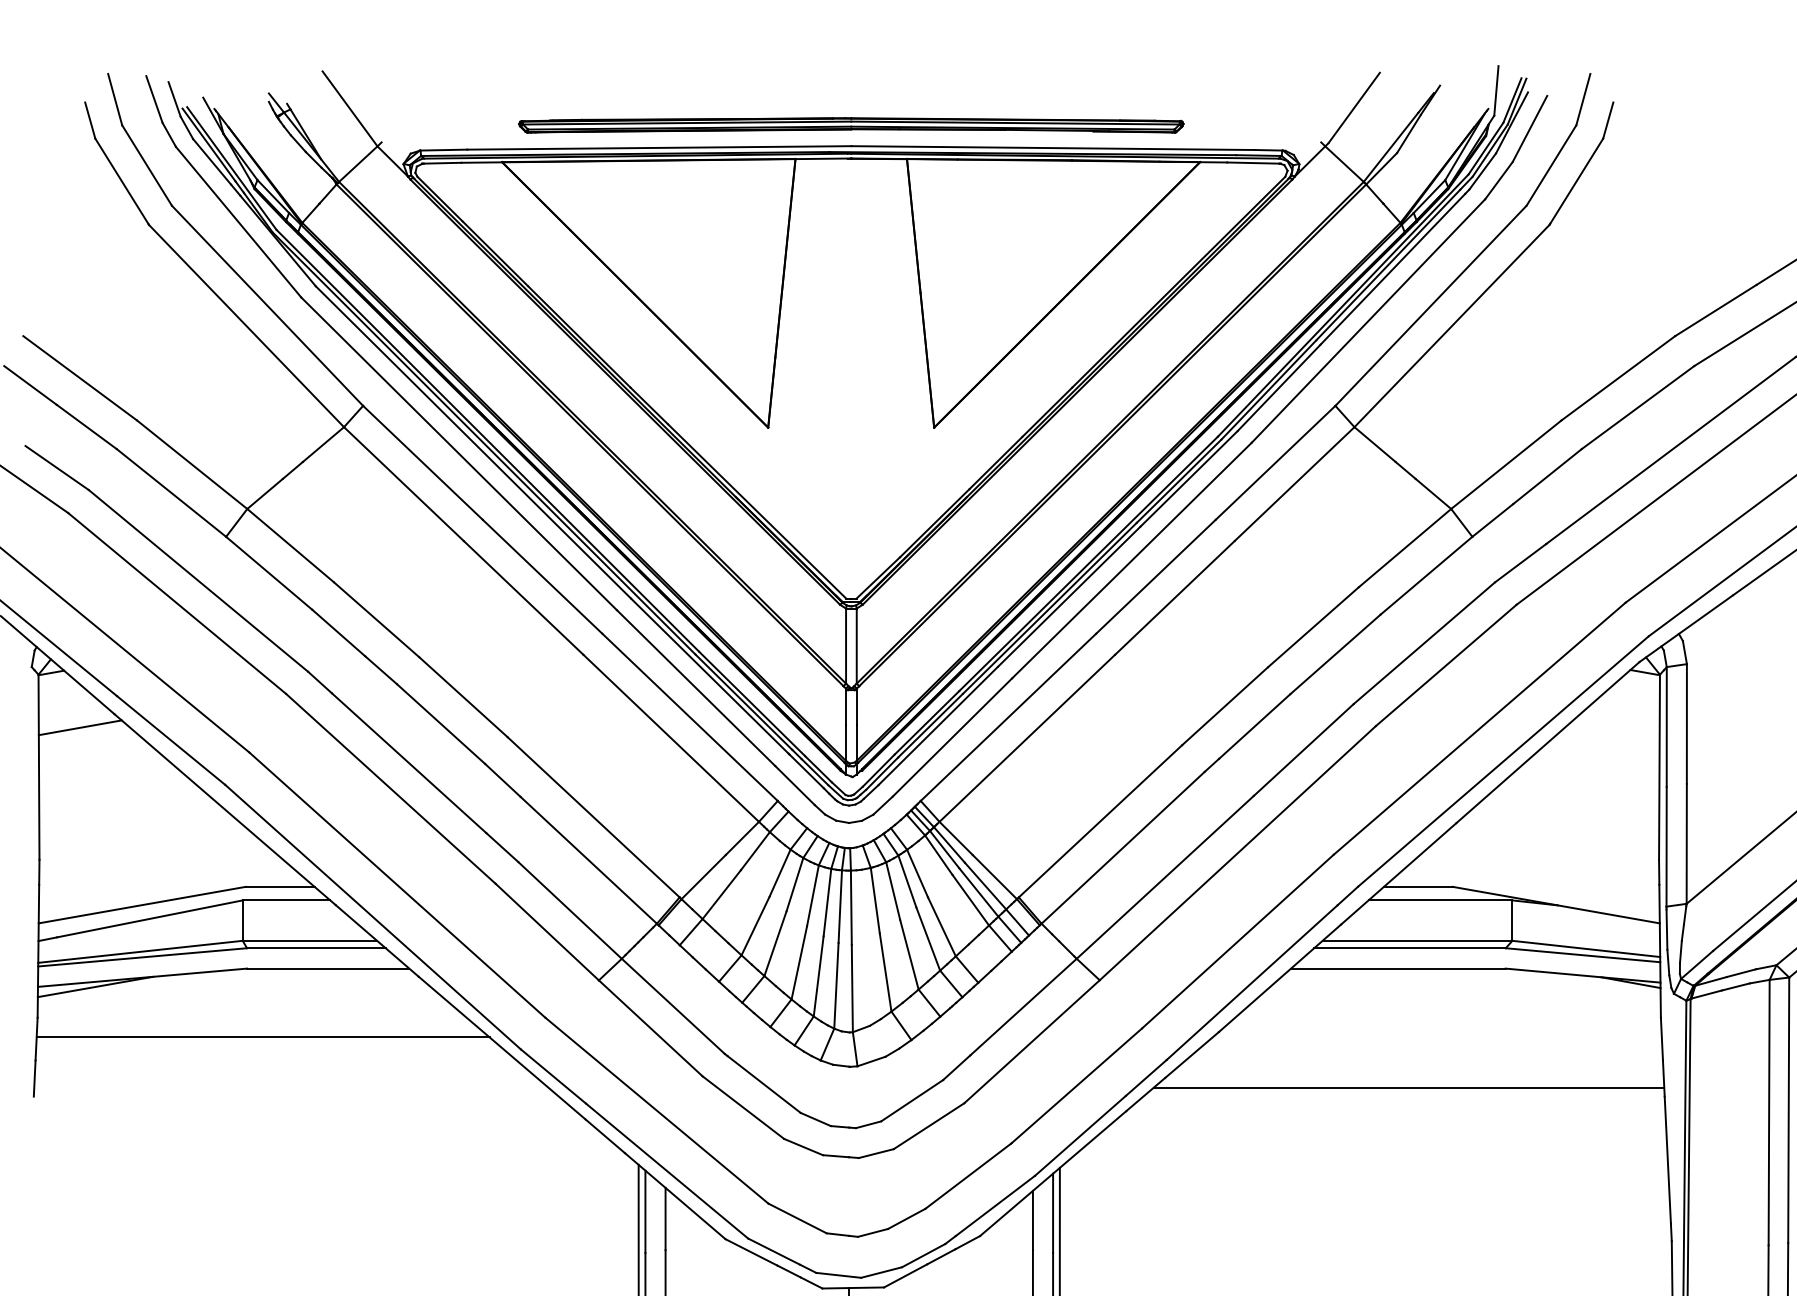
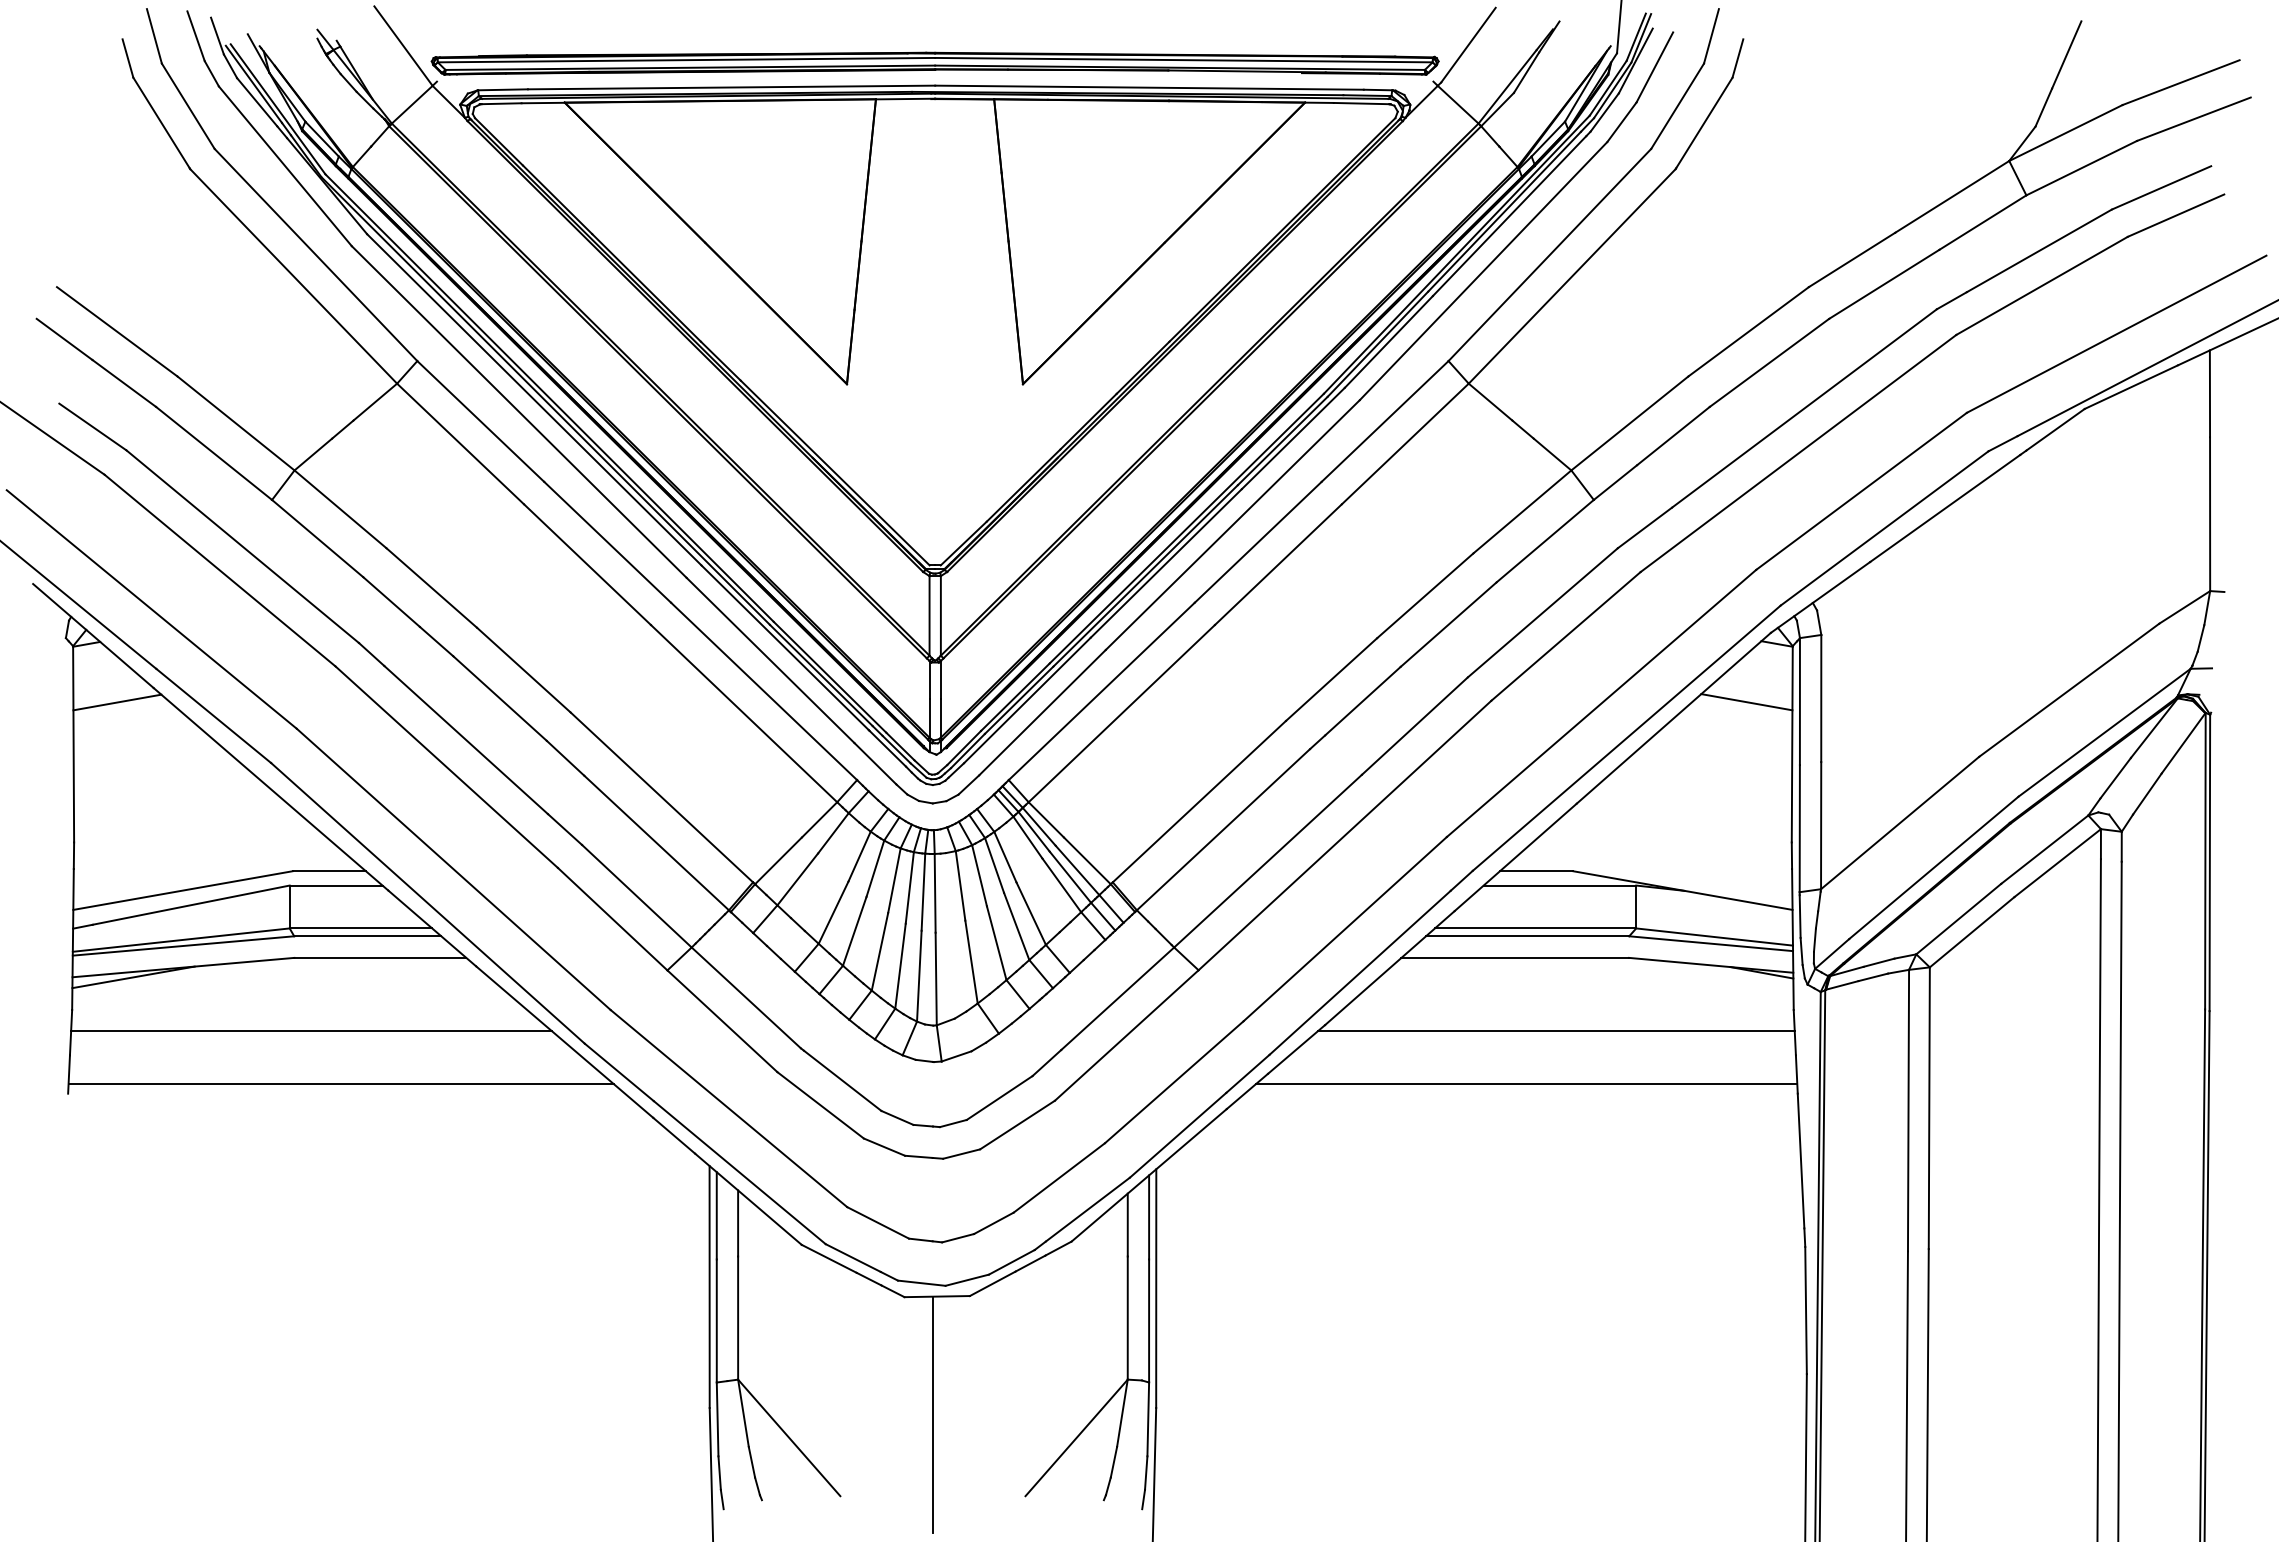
part: (850, 125) -> (934, 63), size x1.43
line: (1616, 727) -> (1746, 702), added
line: (1437, 1037) -> (1556, 1030), added
line: (290, 1087) -> (340, 1084), added

